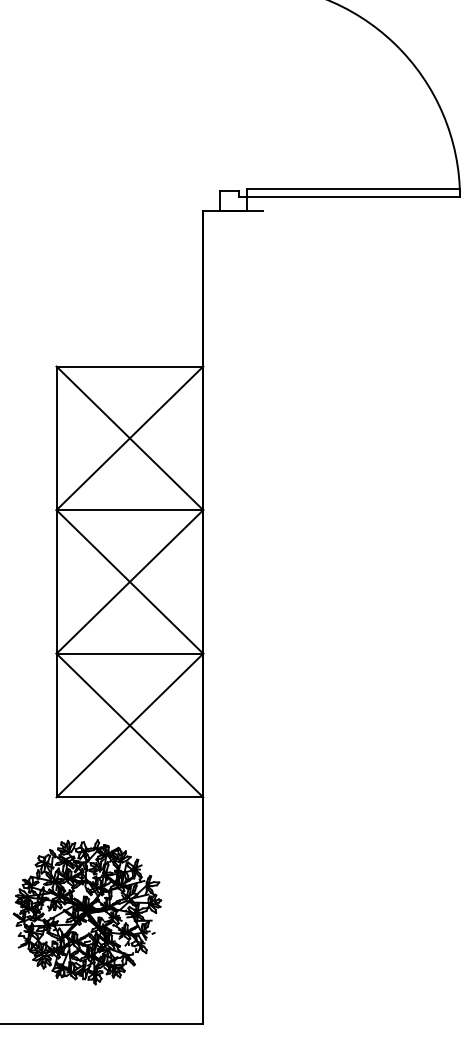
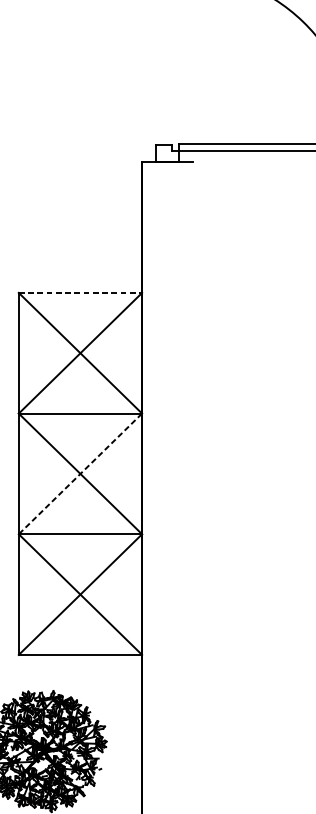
line: (130, 366) -> (80, 292), solid -> dashed
line: (129, 581) -> (80, 473), solid -> dashed

